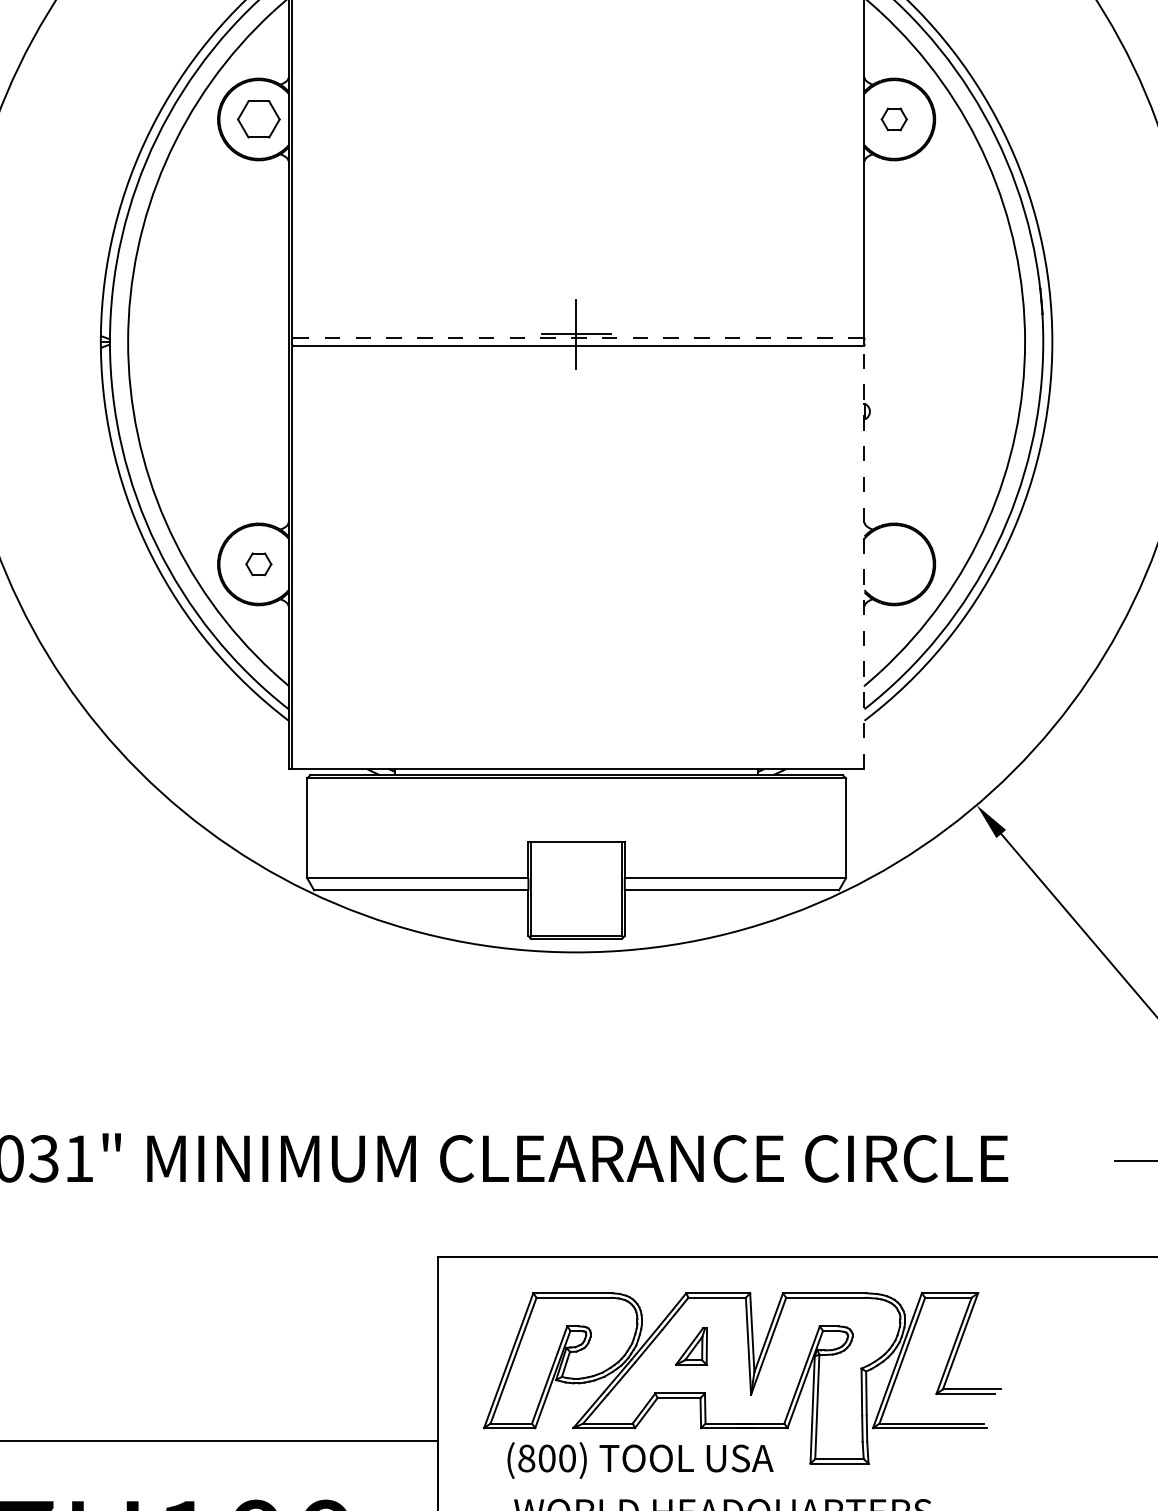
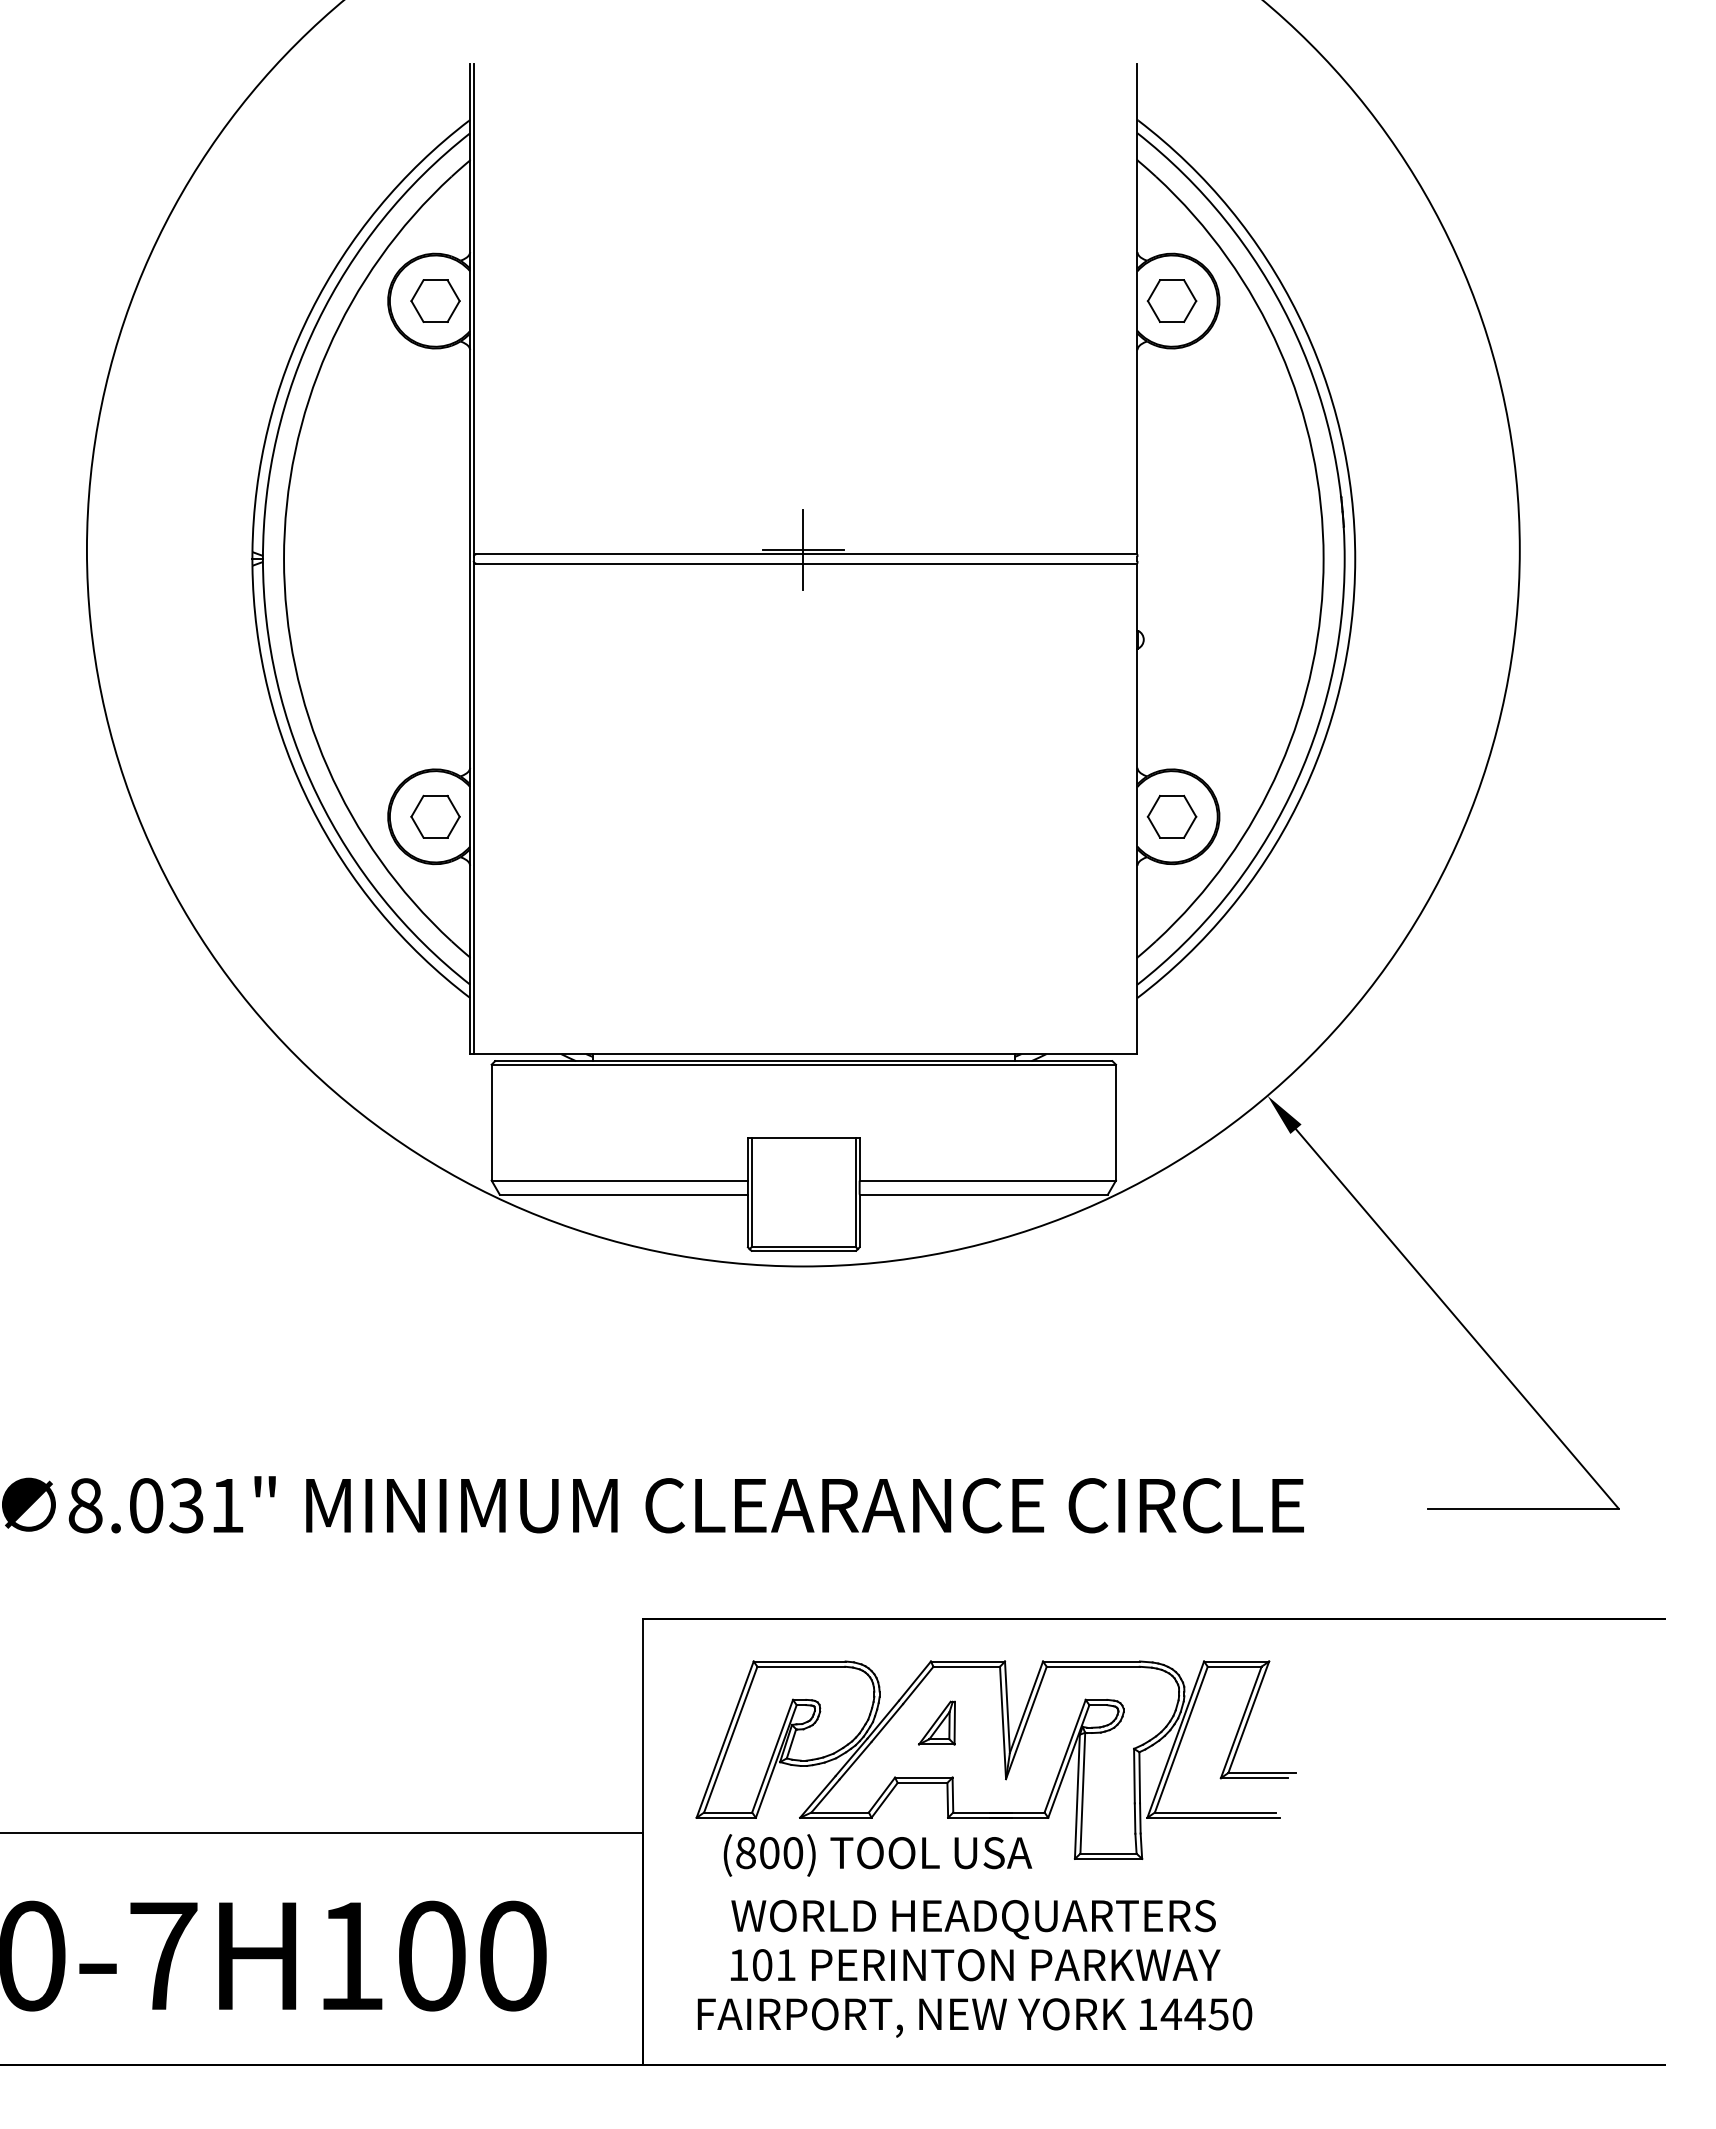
part: (893, 118) -> (1171, 300), size x1.67
line: (578, 338) -> (806, 554), dashed -> solid
line: (864, 557) -> (1137, 808), dashed -> solid
part: (258, 564) -> (435, 816), size x1.67
part: (893, 564) -> (1171, 816), added

